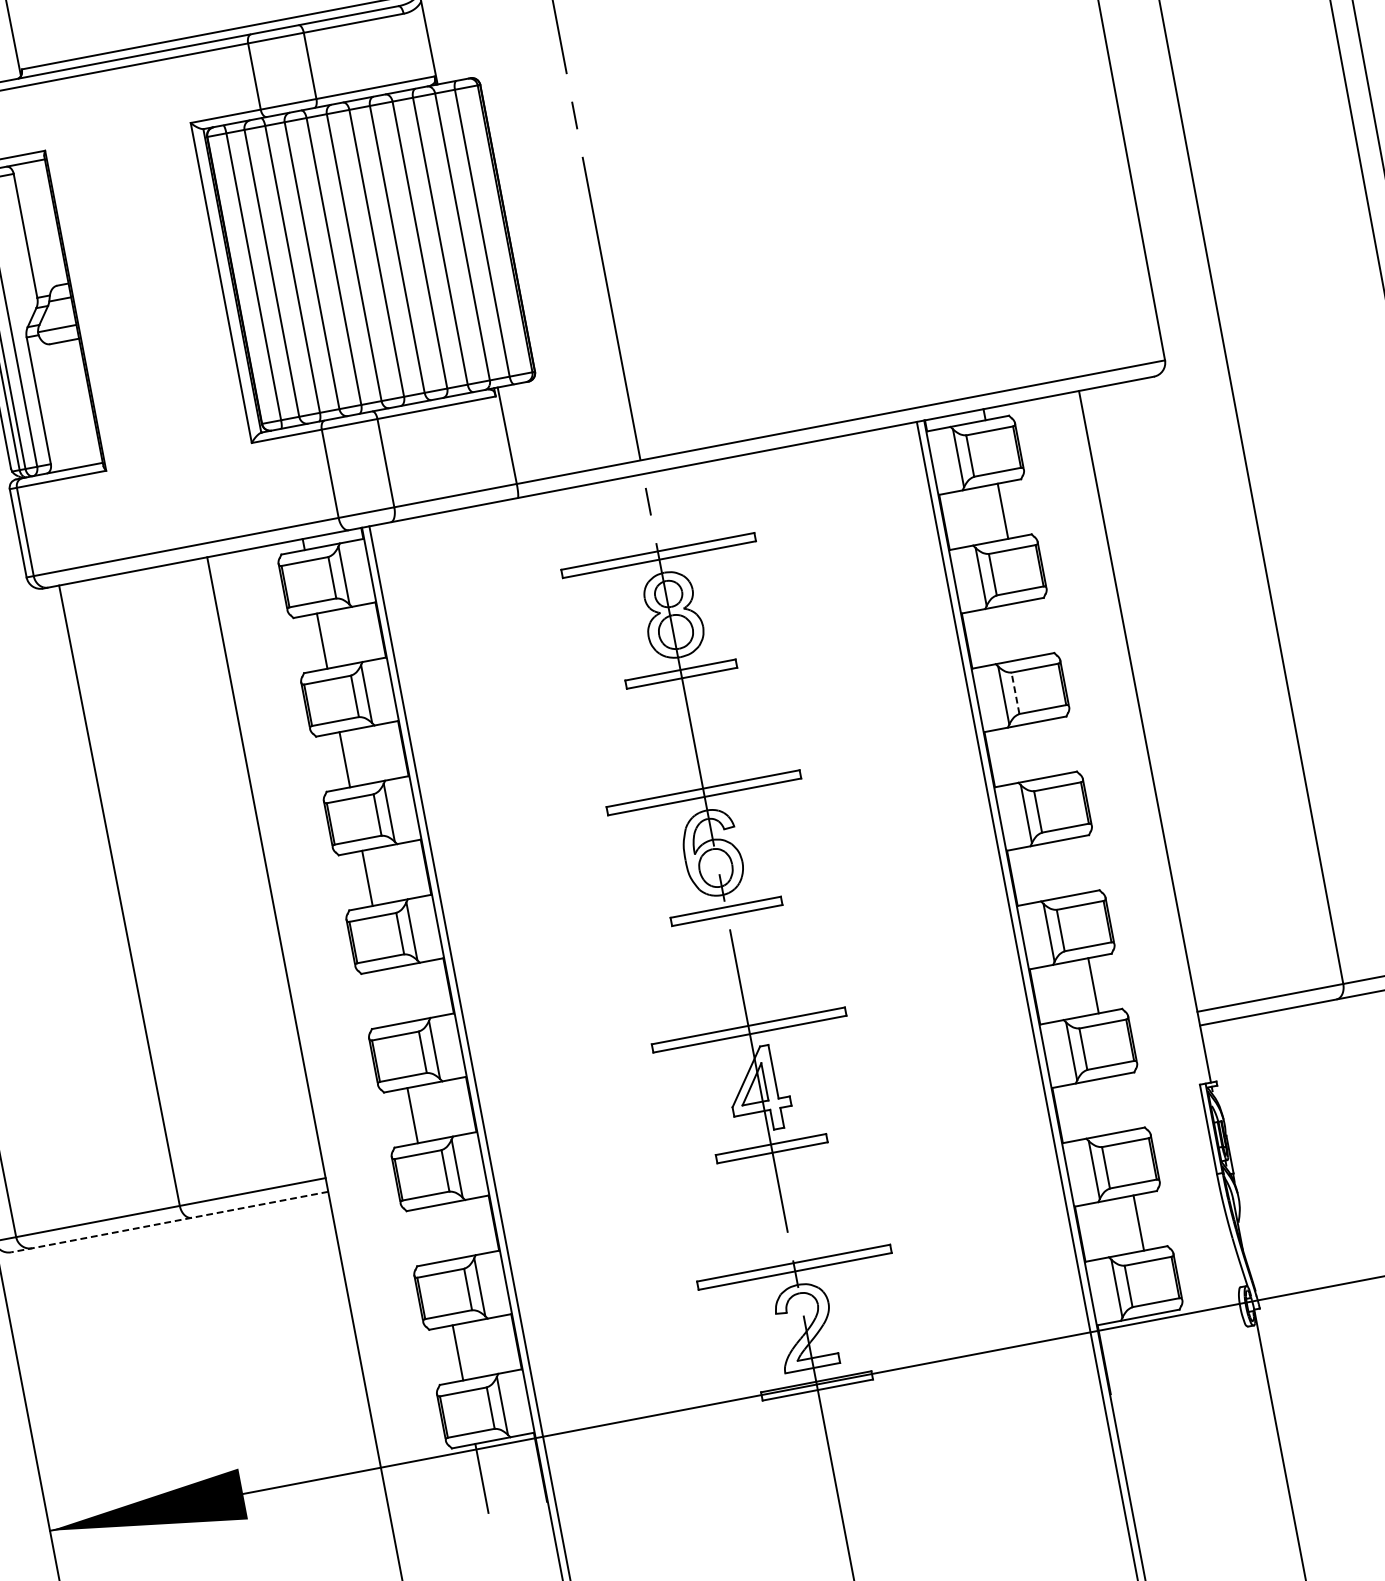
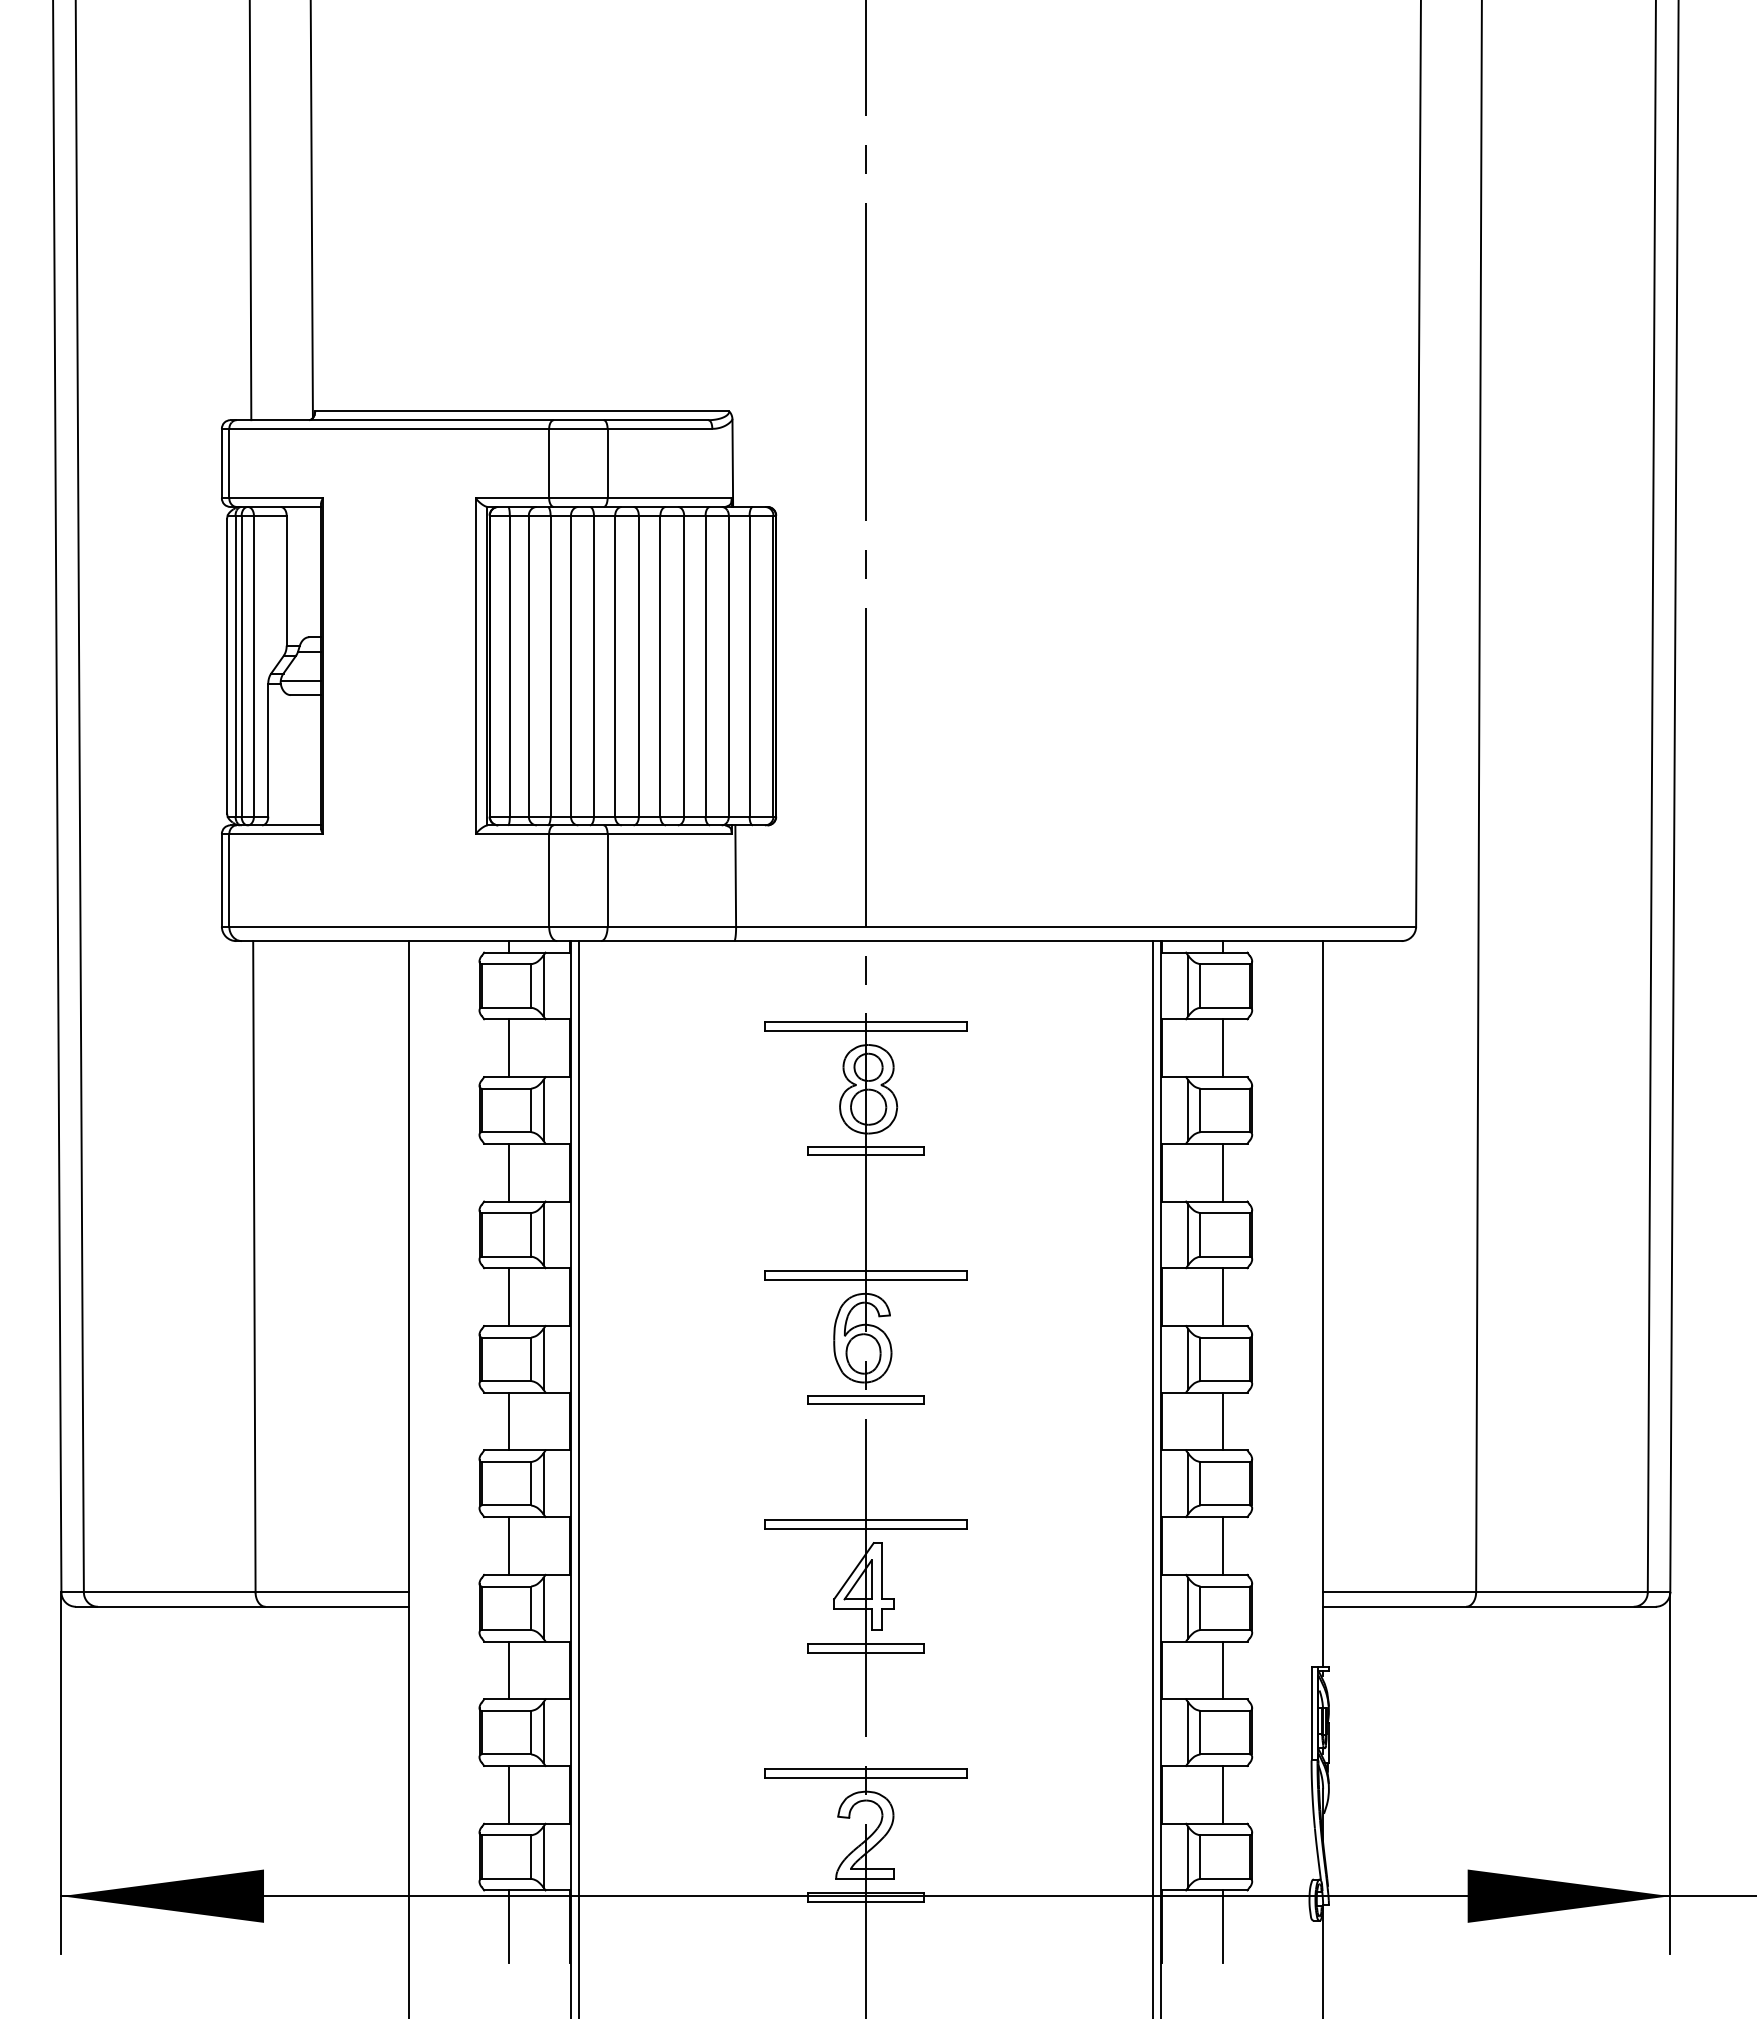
line: (1025, 629) -> (1222, 1172), added
line: (1015, 692) -> (1200, 1234), dashed -> solid
line: (1047, 749) -> (1222, 1297), added
line: (1070, 867) -> (1222, 1421), added
line: (389, 997) -> (508, 1421), added
line: (1115, 1104) -> (1222, 1670), added
line: (168, 1221) -> (241, 1606), dashed -> solid
line: (435, 1234) -> (508, 1670), added
line: (1162, 1348) -> (1222, 1926), added

